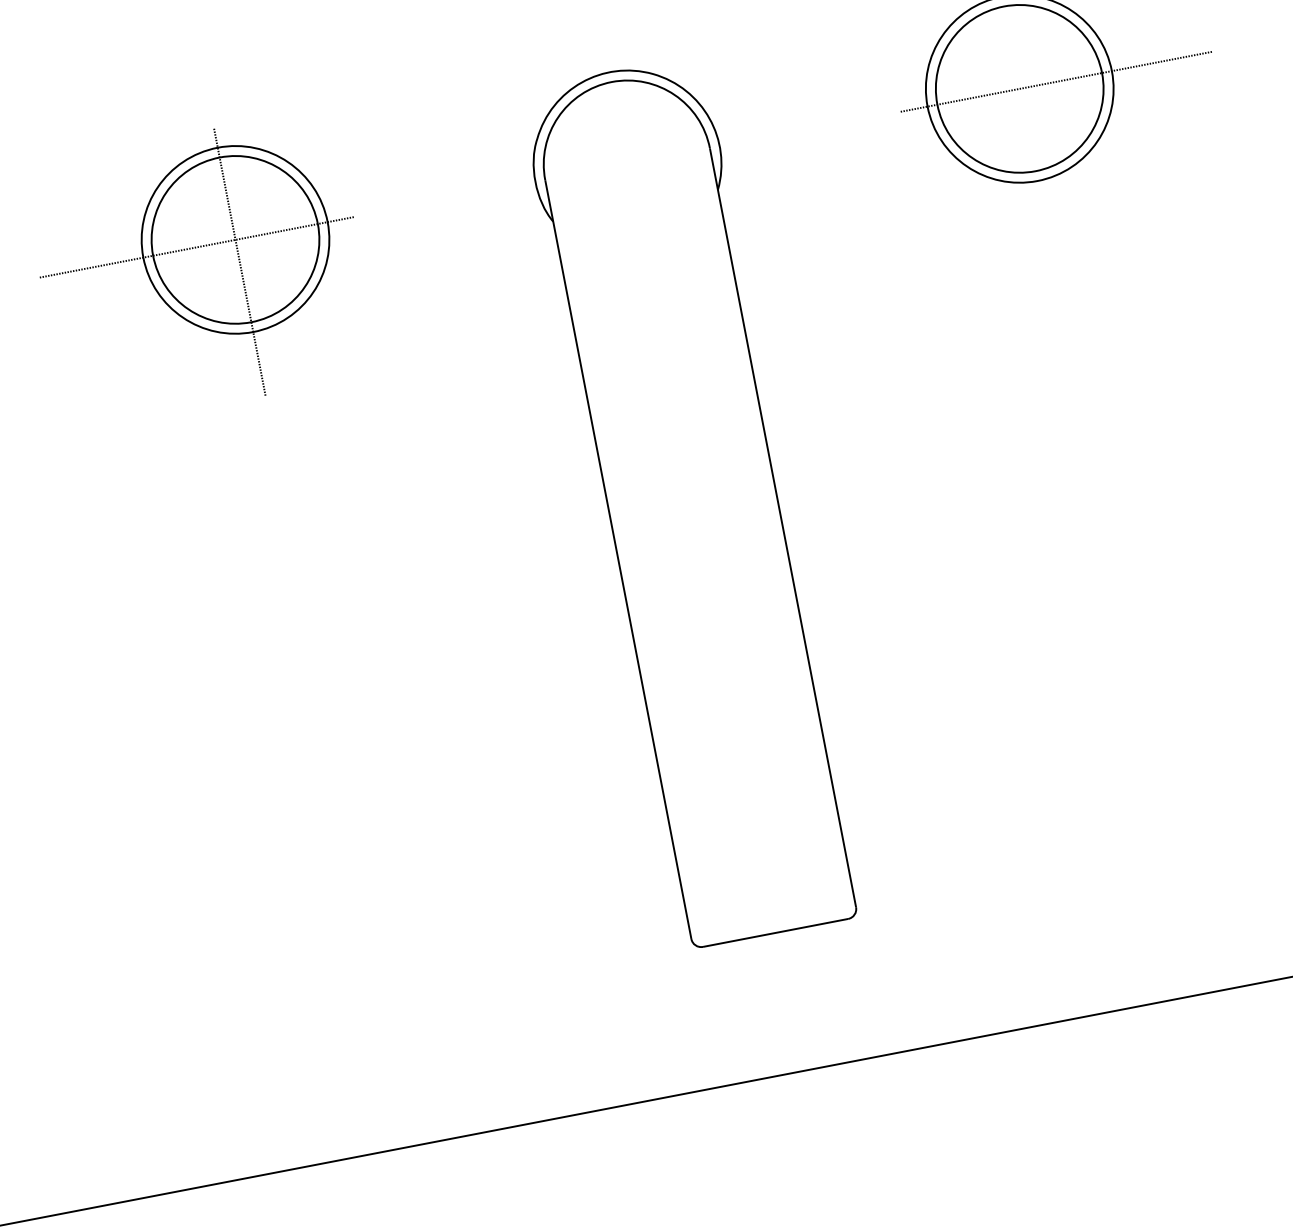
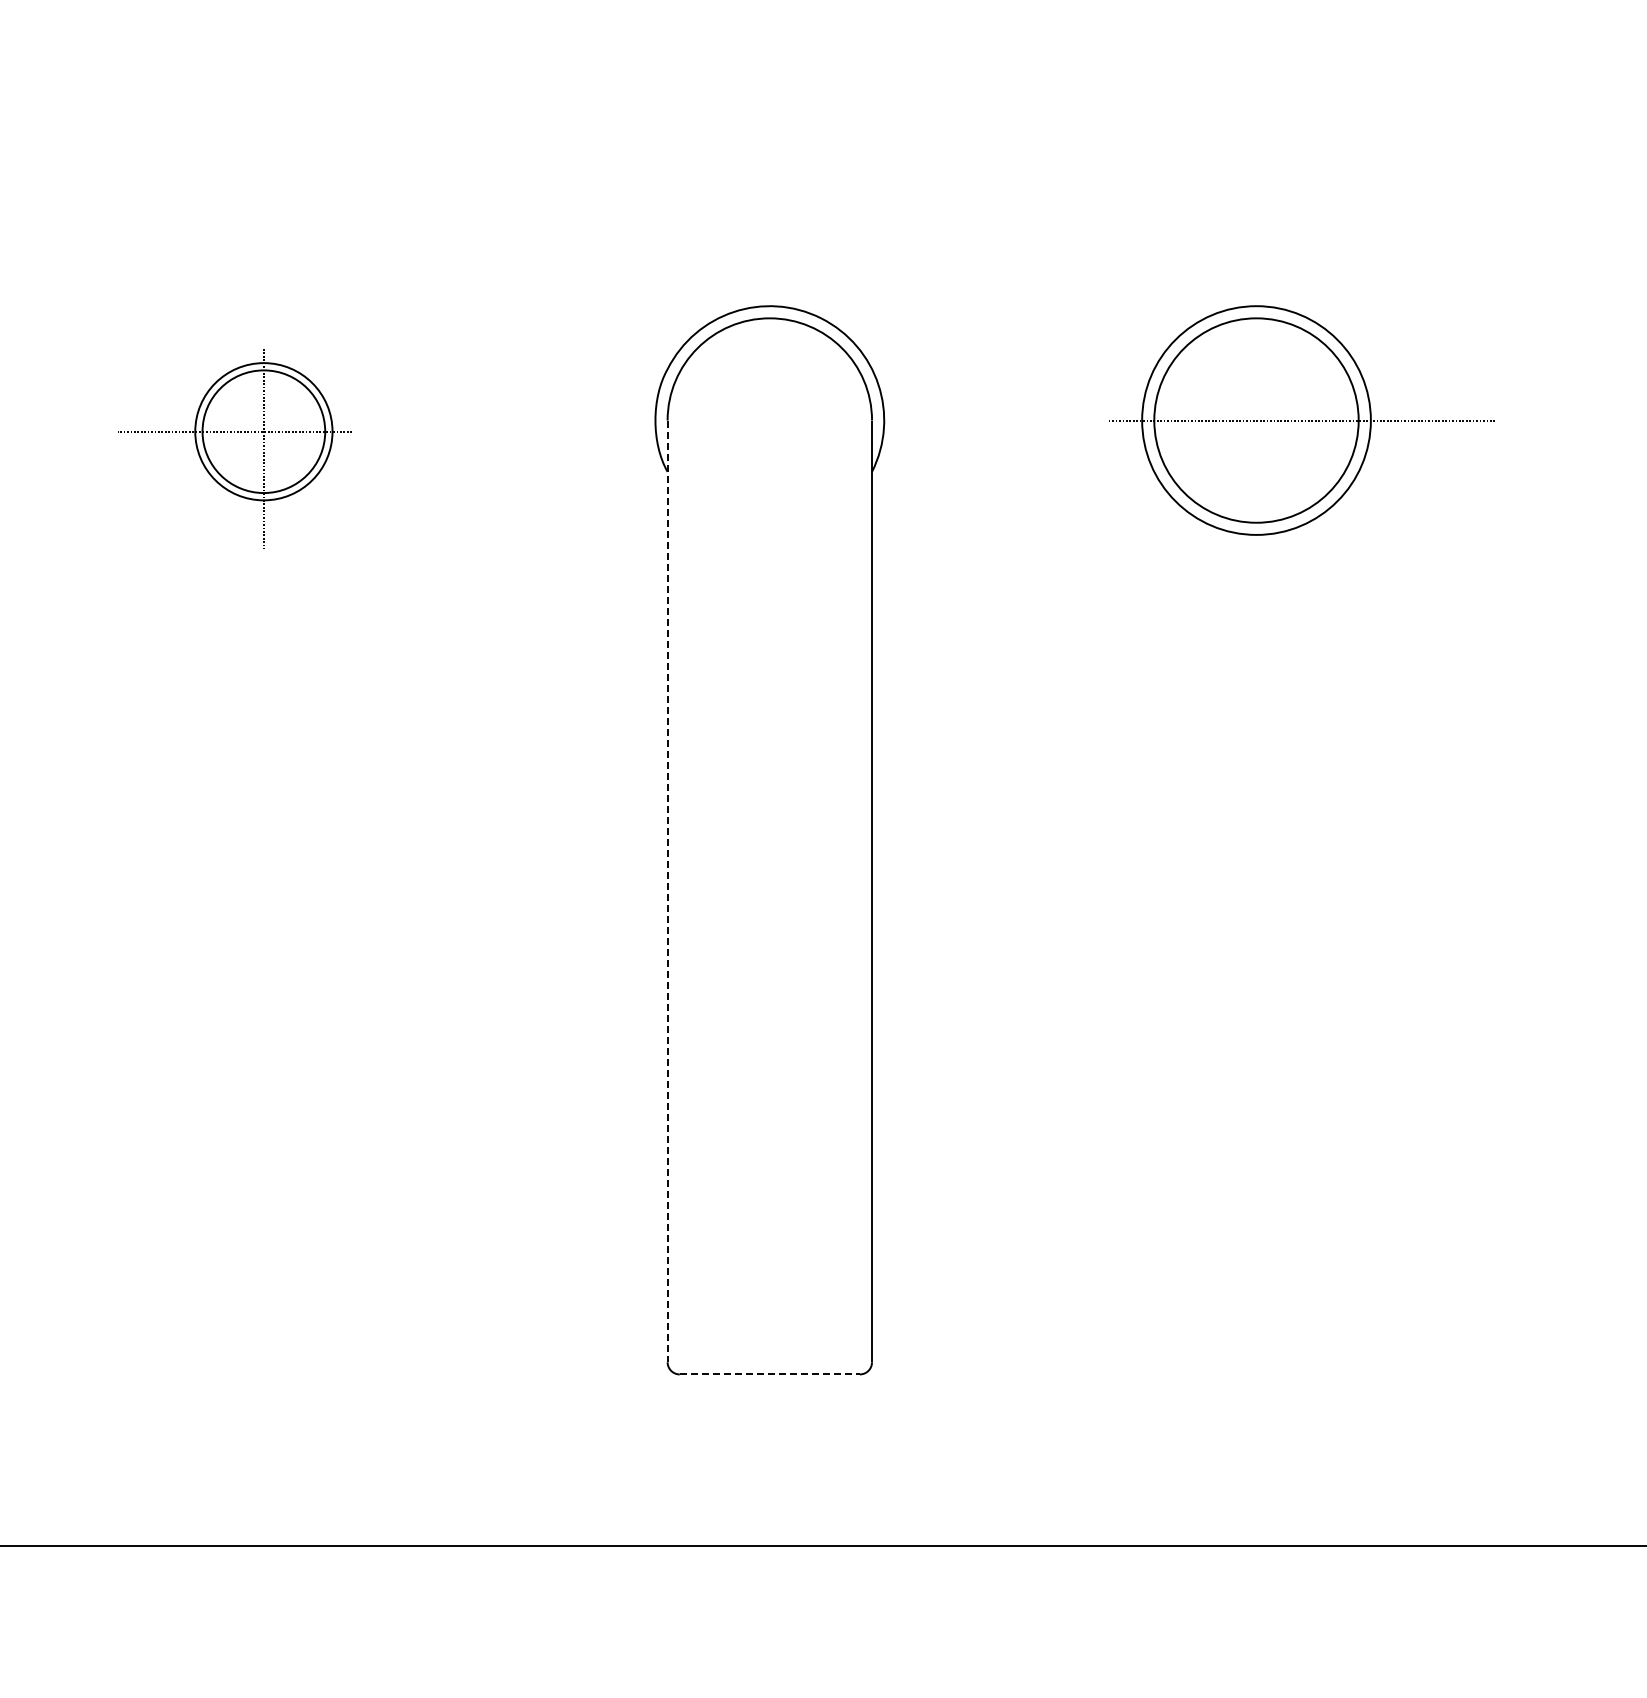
part: (200, 269) -> (234, 448), size x0.6
line: (618, 559) -> (667, 891), solid -> dashed
line: (776, 932) -> (770, 1374), solid -> dashed

